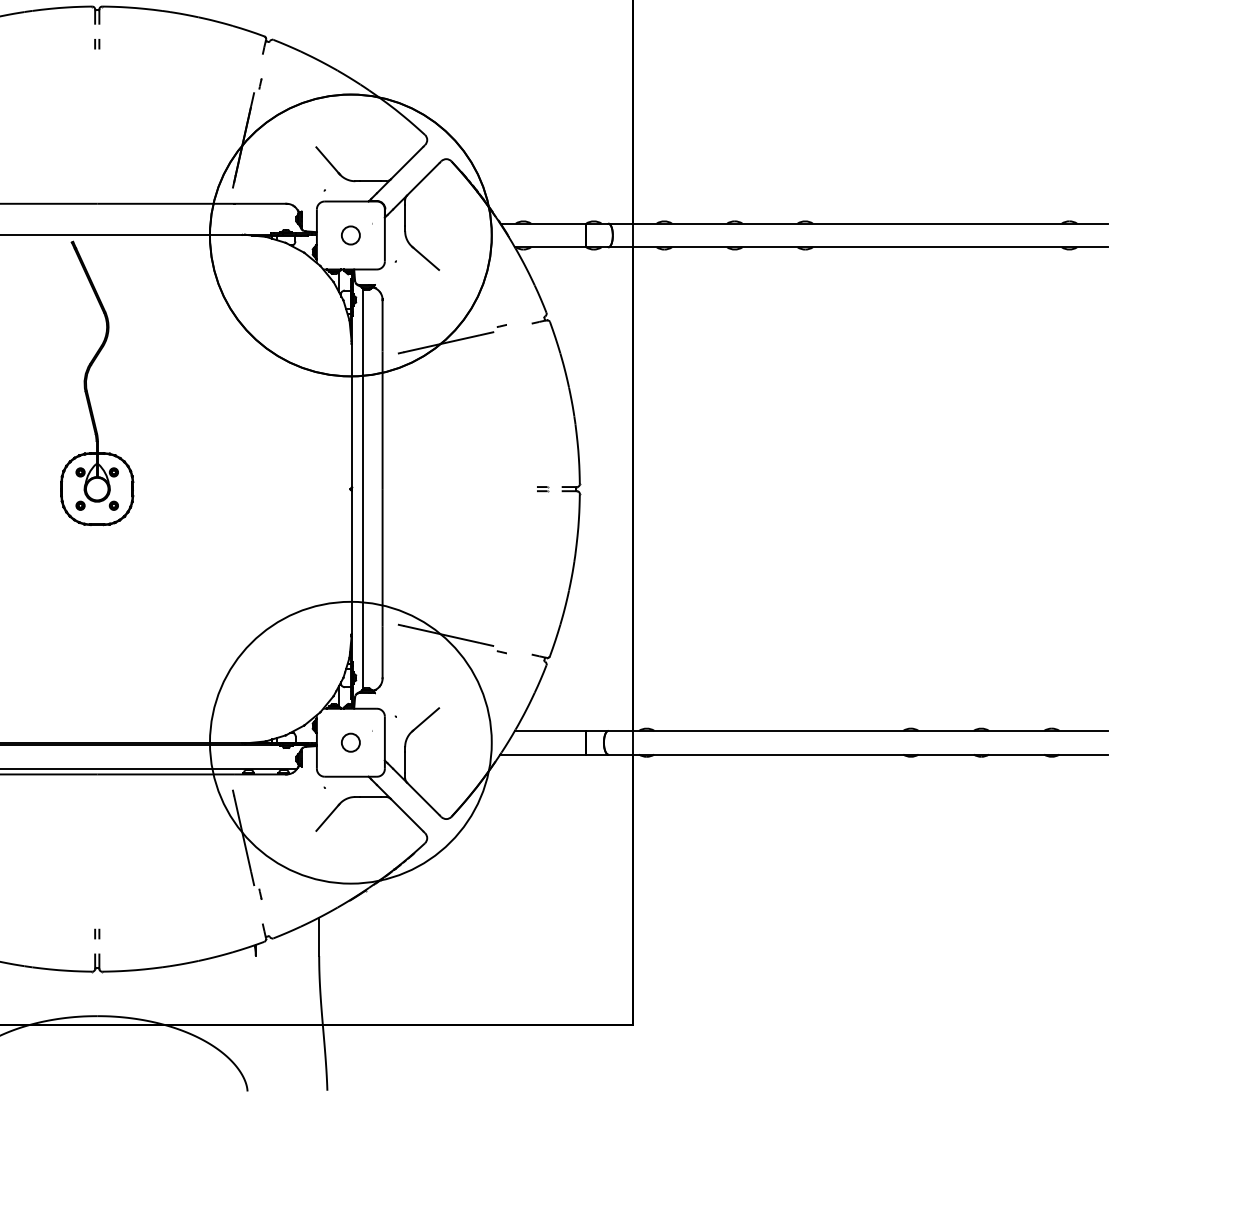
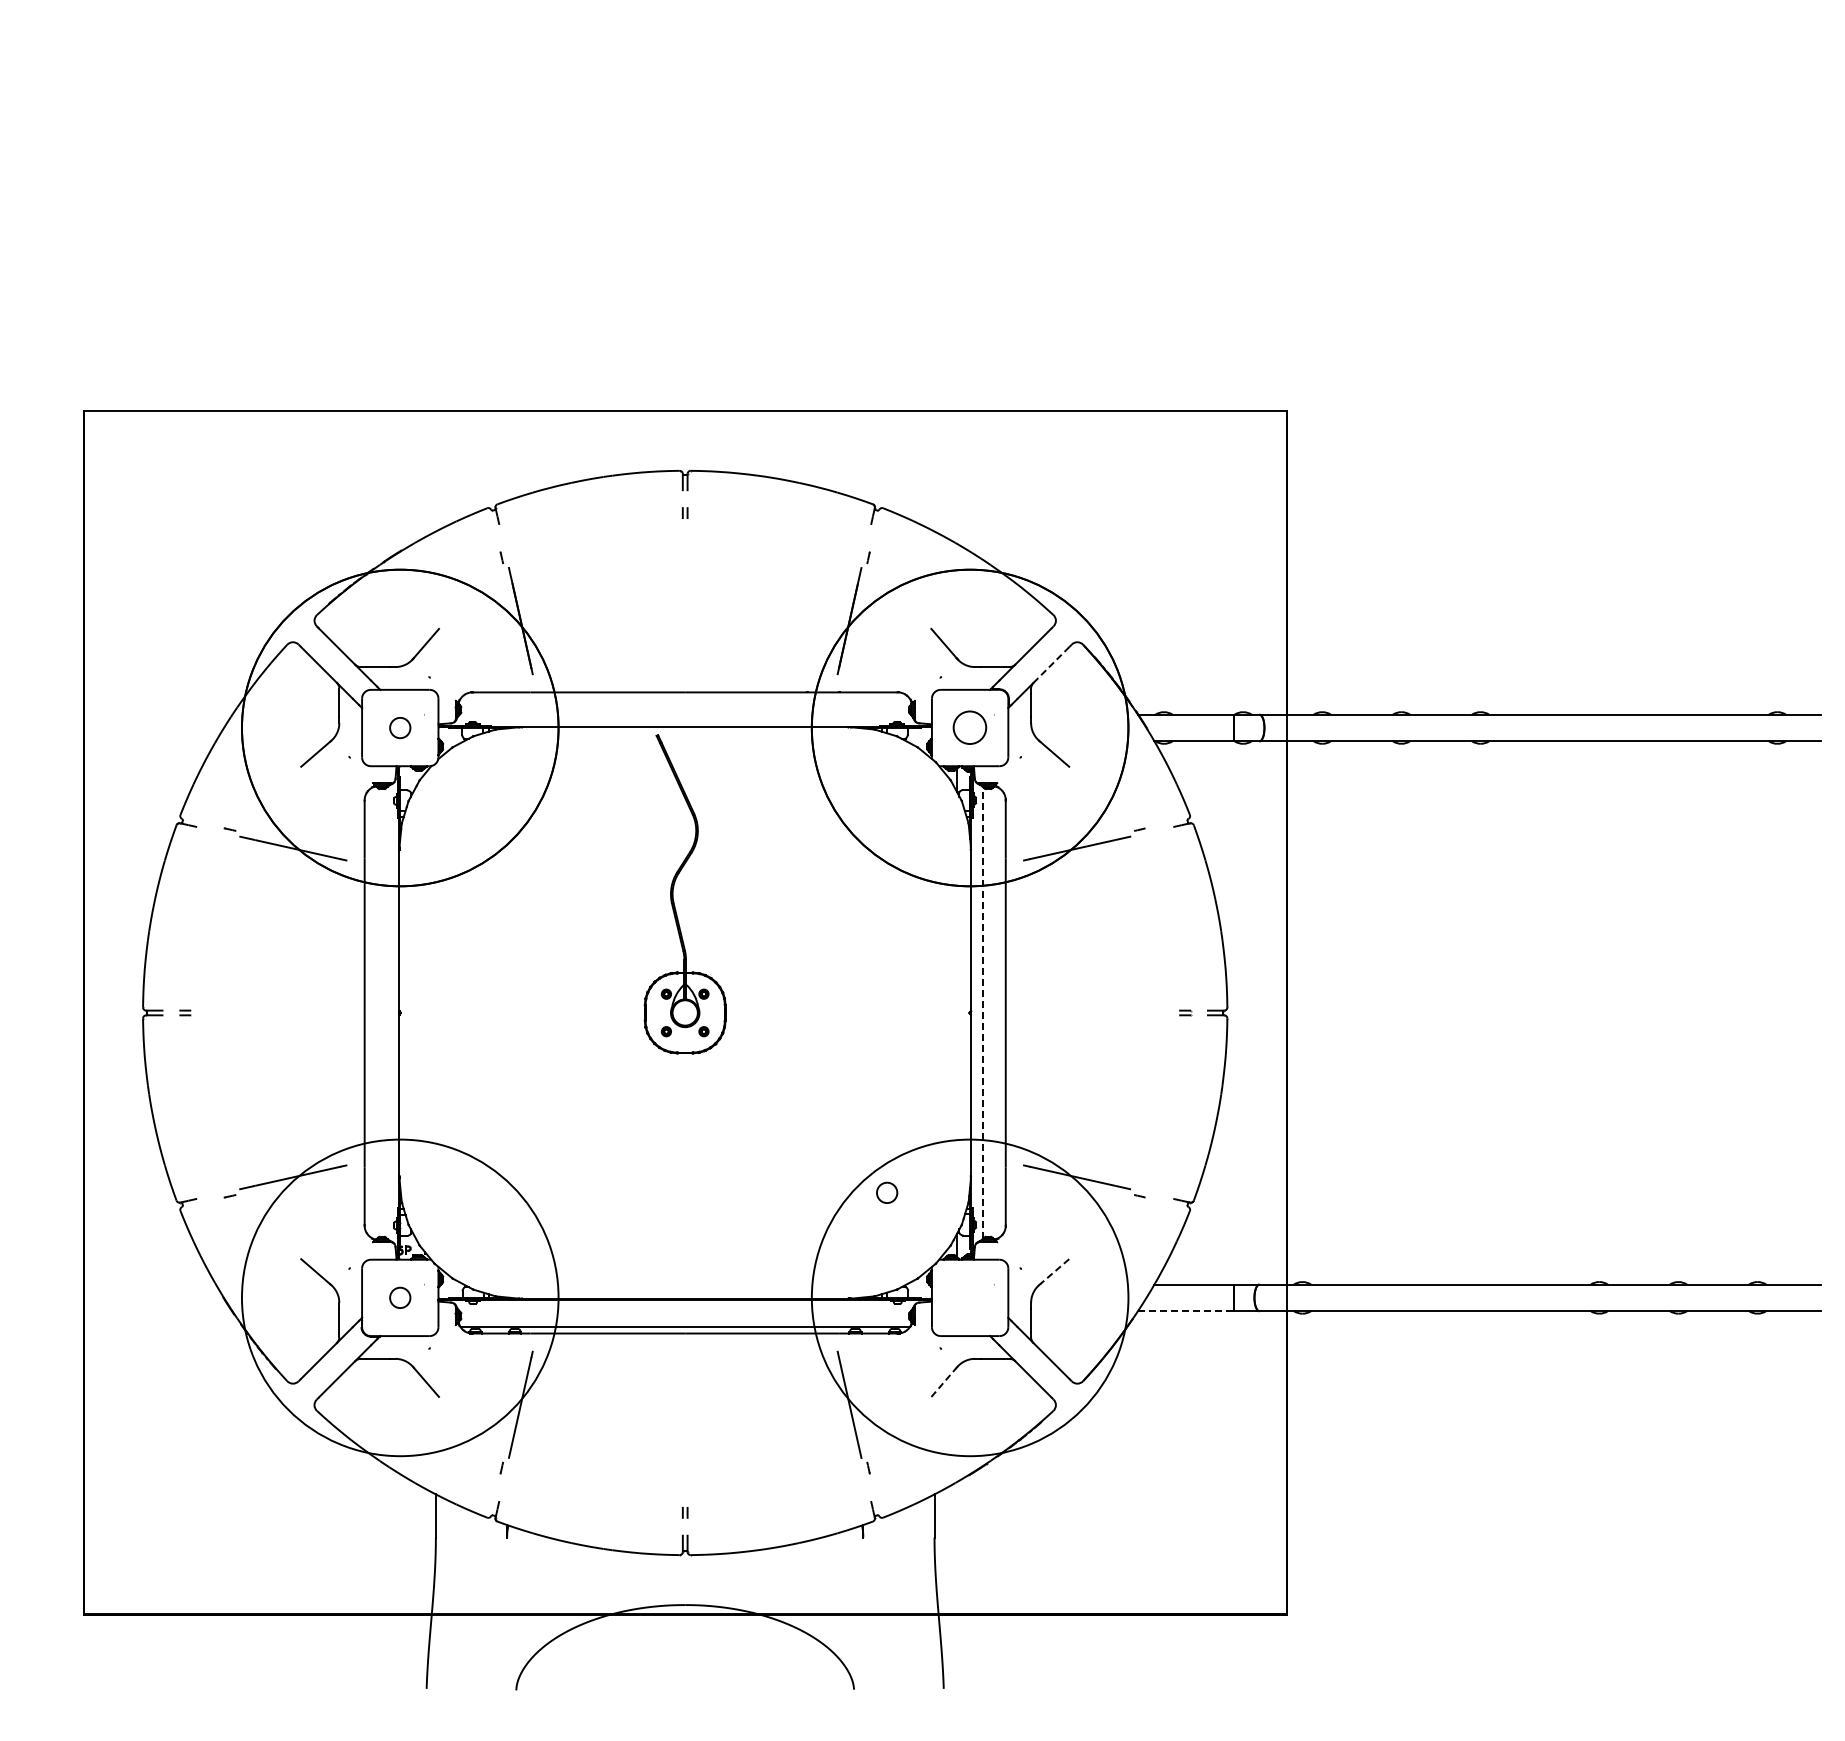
line: (423, 178) -> (1051, 664), solid -> dashed
circle: (351, 235) -> (970, 728), size x1.6
line: (362, 488) -> (983, 1012), solid -> dashed
line: (425, 720) -> (1054, 1272), solid -> dashed
circle: (351, 742) -> (887, 1192), moved
line: (543, 754) -> (1186, 1311), solid -> dashed
line: (328, 818) -> (944, 1382), solid -> dashed

